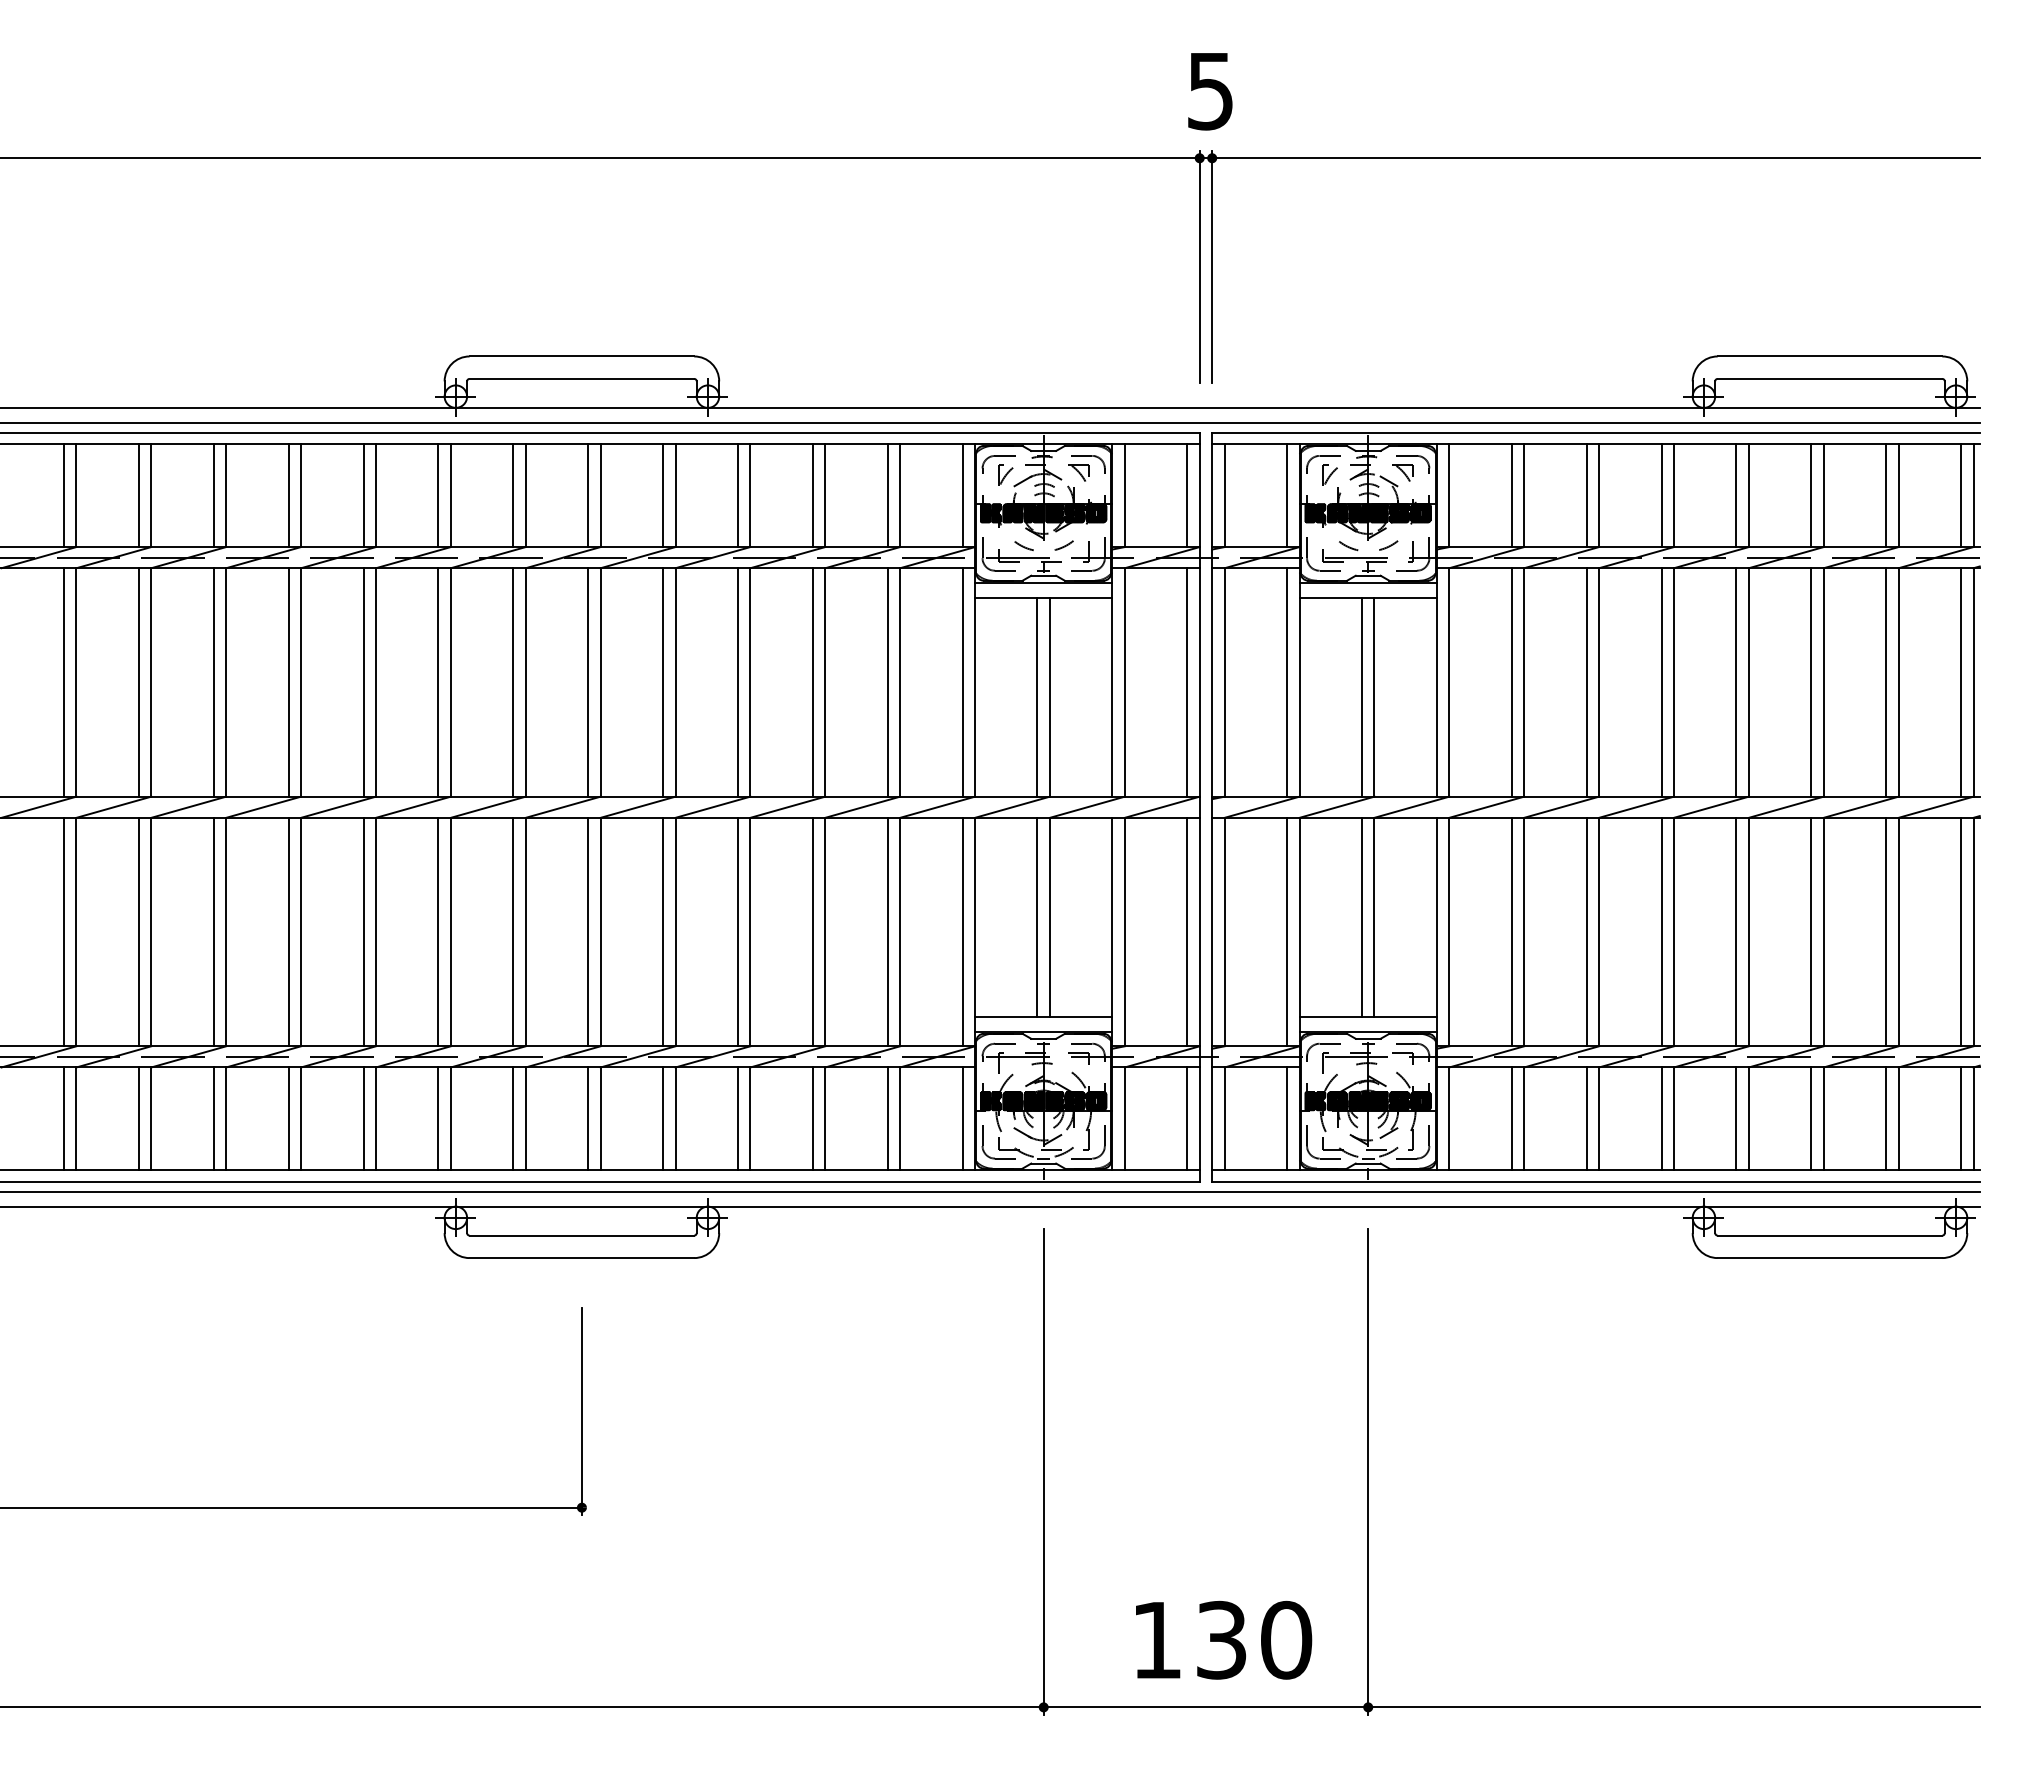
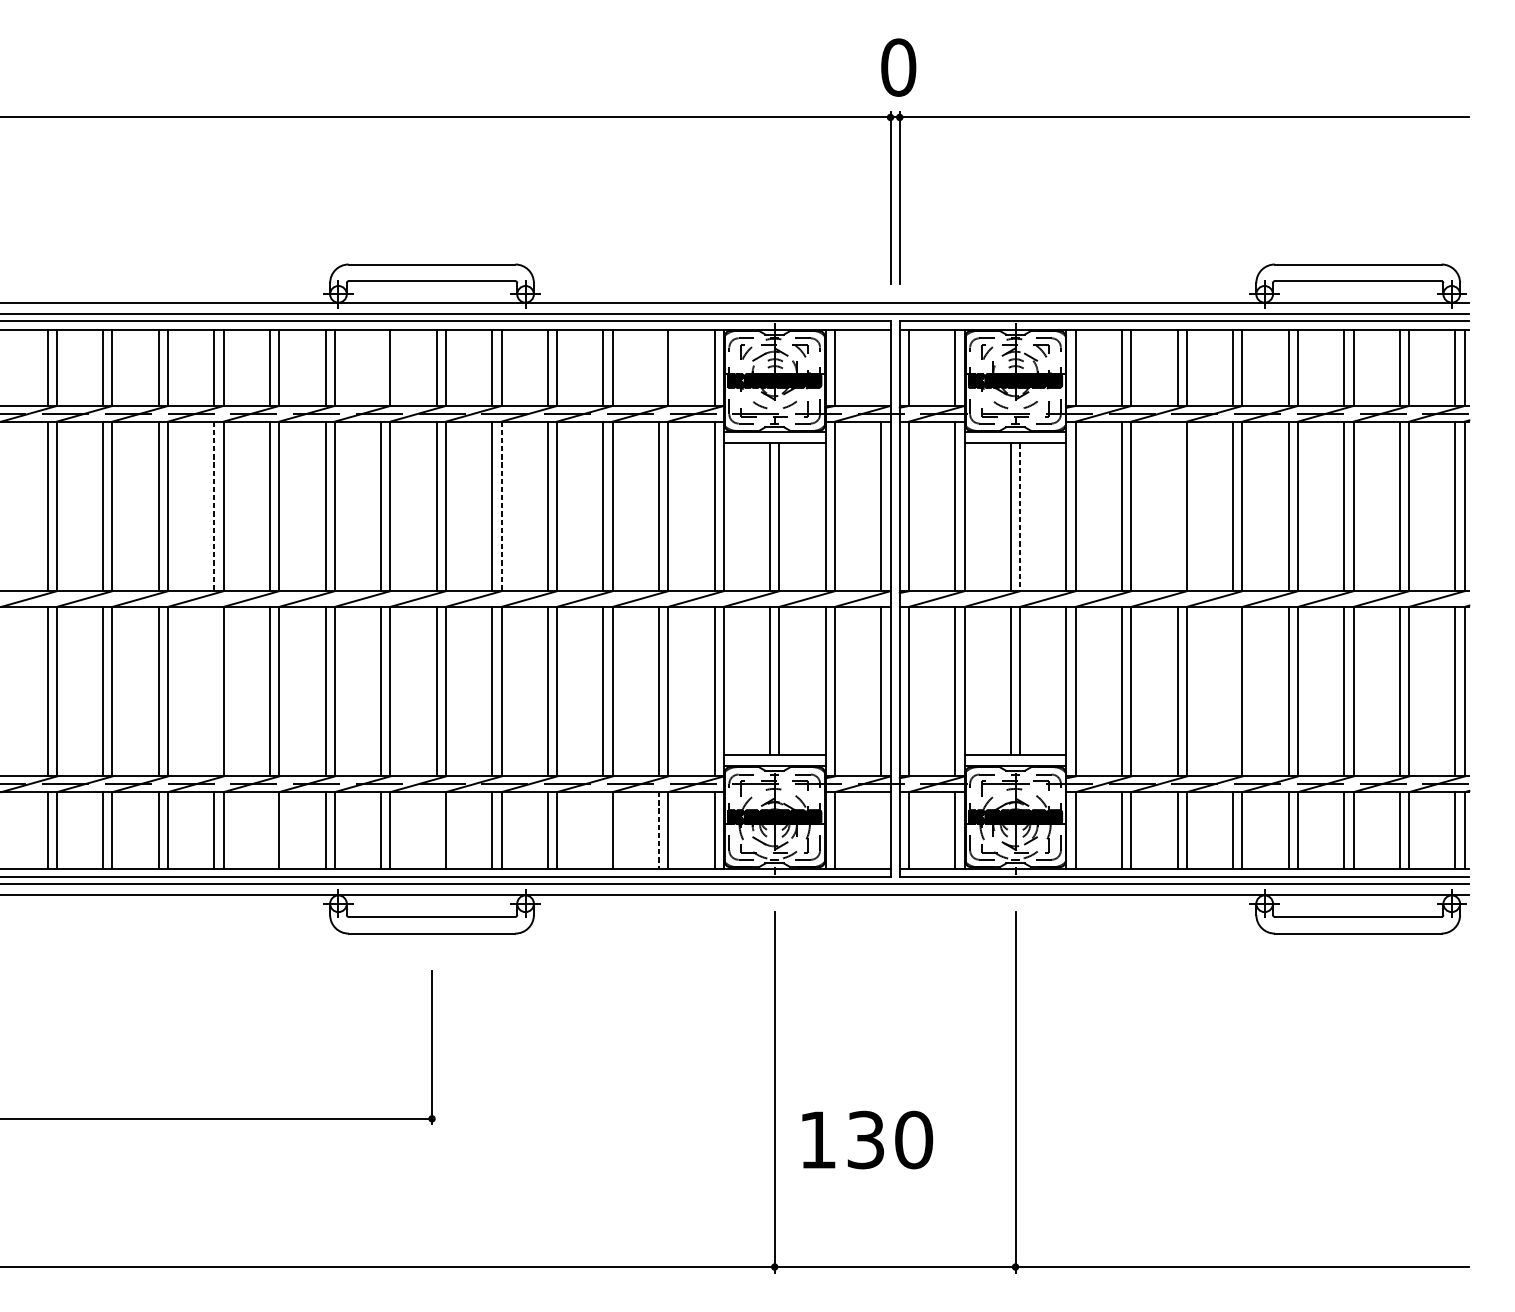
text: (1210, 90) -> (898, 67), 5 -> 0
line: (513, 495) -> (381, 367), removed
line: (887, 495) -> (658, 367), removed
line: (1187, 495) -> (881, 367), removed
line: (288, 682) -> (214, 506), solid -> dashed
line: (675, 682) -> (501, 506), solid -> dashed
line: (1586, 682) -> (1177, 506), removed
line: (1374, 697) -> (1020, 517), solid -> dashed
line: (288, 931) -> (214, 691), removed
line: (1661, 931) -> (1233, 691), removed
line: (363, 1118) -> (269, 830), removed
line: (588, 1118) -> (436, 830), removed
line: (812, 1118) -> (603, 830), removed
line: (1187, 1118) -> (881, 830), removed
line: (887, 1119) -> (658, 830), solid -> dashed
text: (1224, 1639) -> (868, 1139), moved

